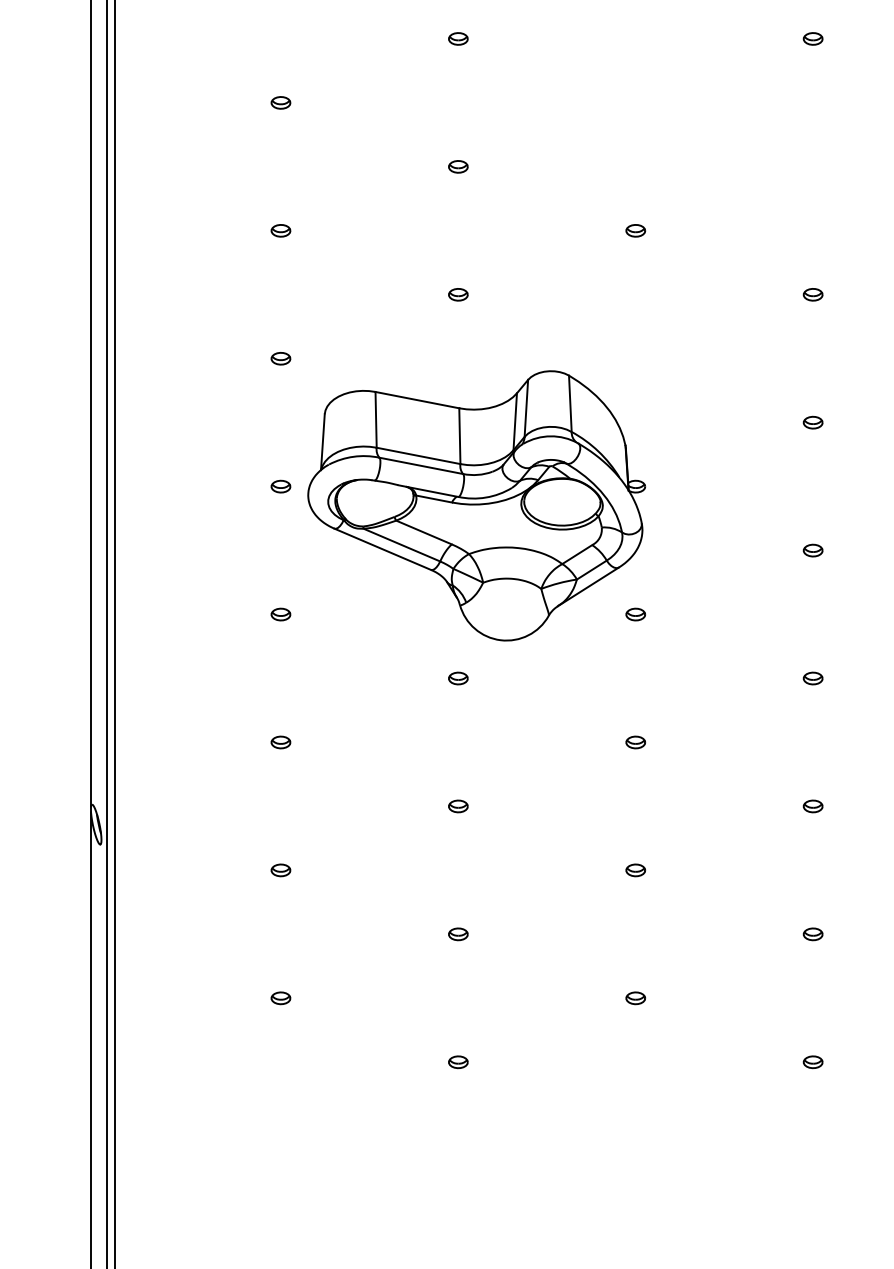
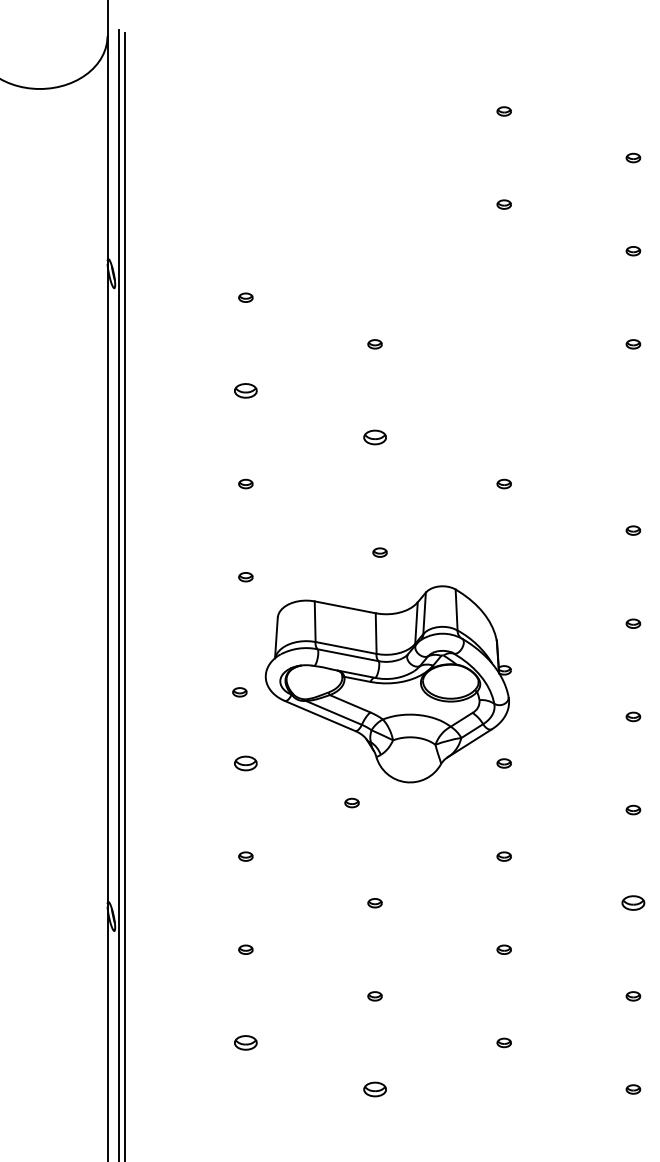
part: (280, 102) -> (245, 390), size x1.6
part: (457, 166) -> (374, 437), size x1.6
part: (457, 294) -> (379, 552), moved
part: (280, 486) -> (239, 692), moved
part: (280, 614) -> (245, 763), size x1.6
part: (457, 677) -> (351, 802), moved
part: (813, 806) -> (633, 903), size x1.6
part: (280, 997) -> (245, 1042), size x1.6
part: (457, 1062) -> (374, 1089), size x1.6

